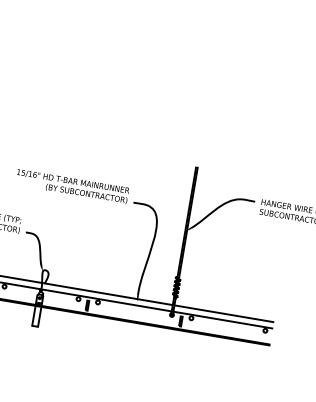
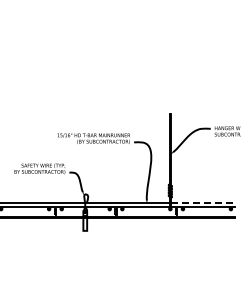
line: (224, 313) -> (203, 202), solid -> dashed

